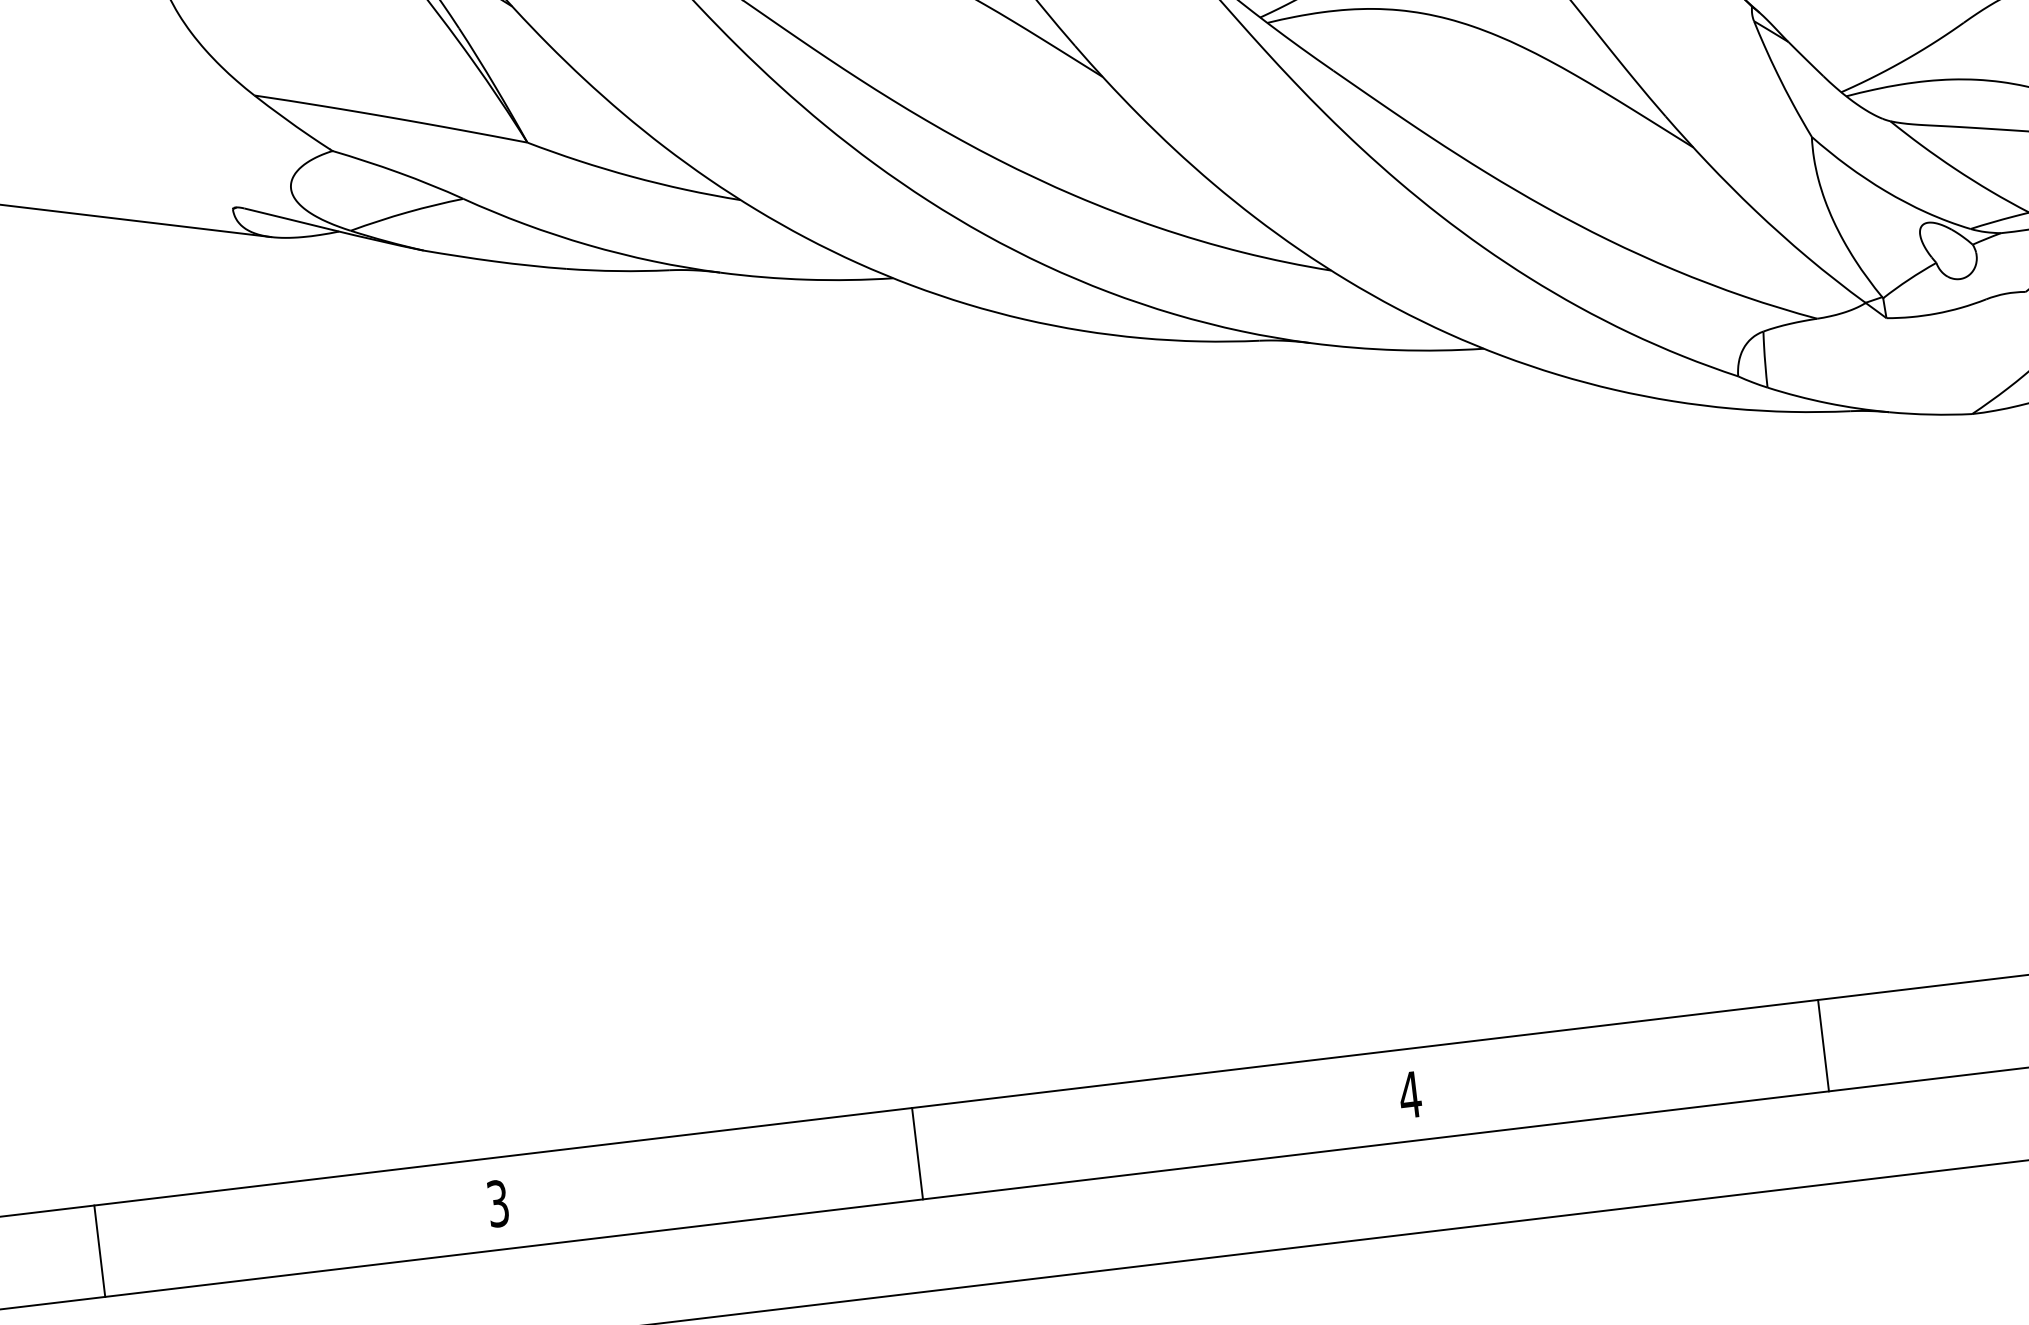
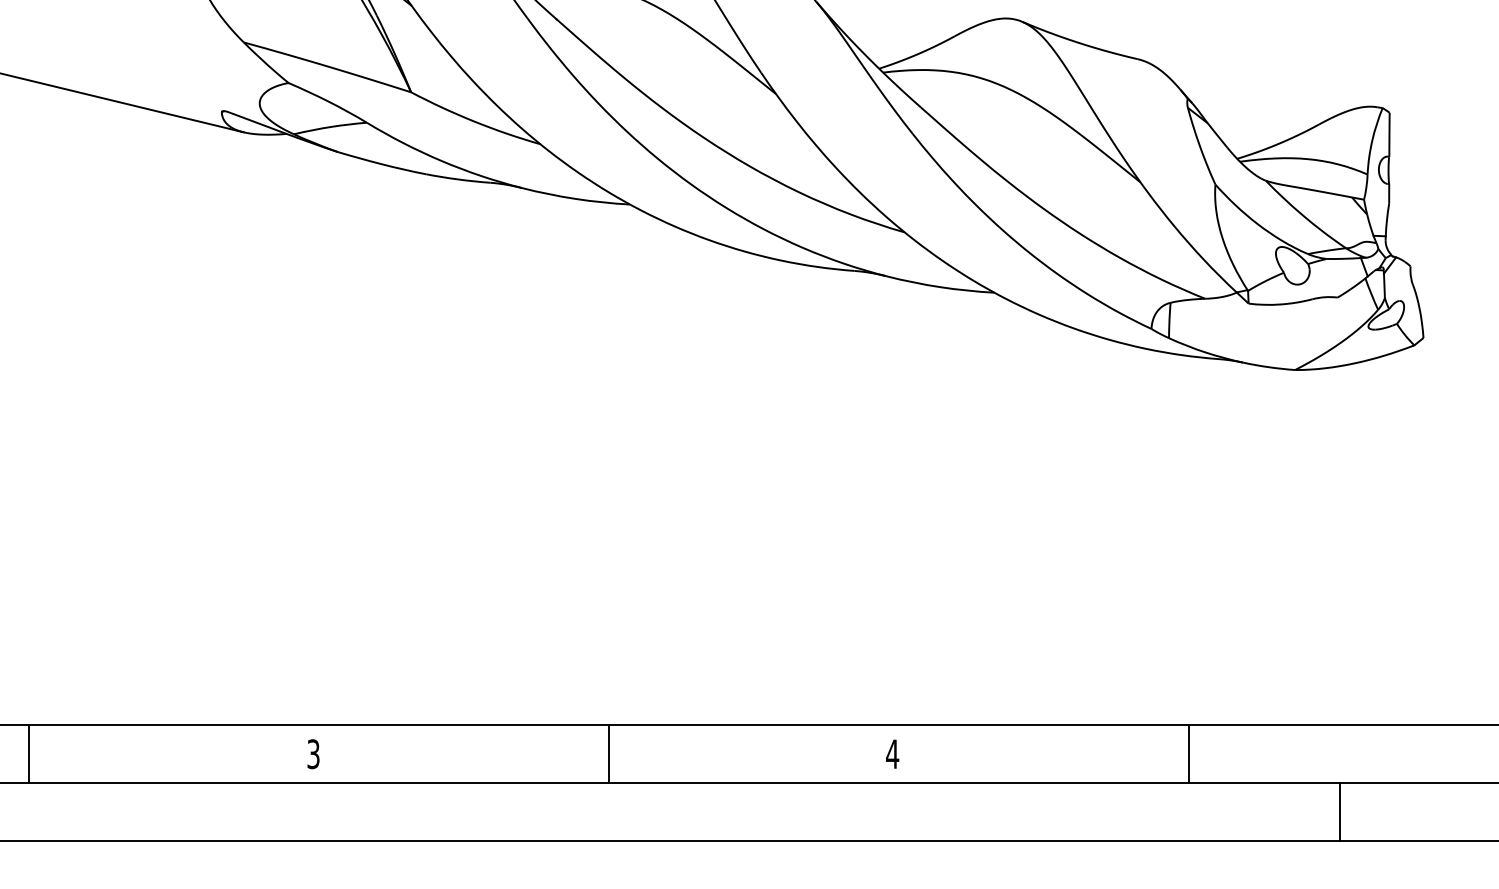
line: (1822, 1046) -> (1188, 754), moved
line: (917, 1154) -> (608, 754), moved
line: (99, 1251) -> (28, 754), moved

